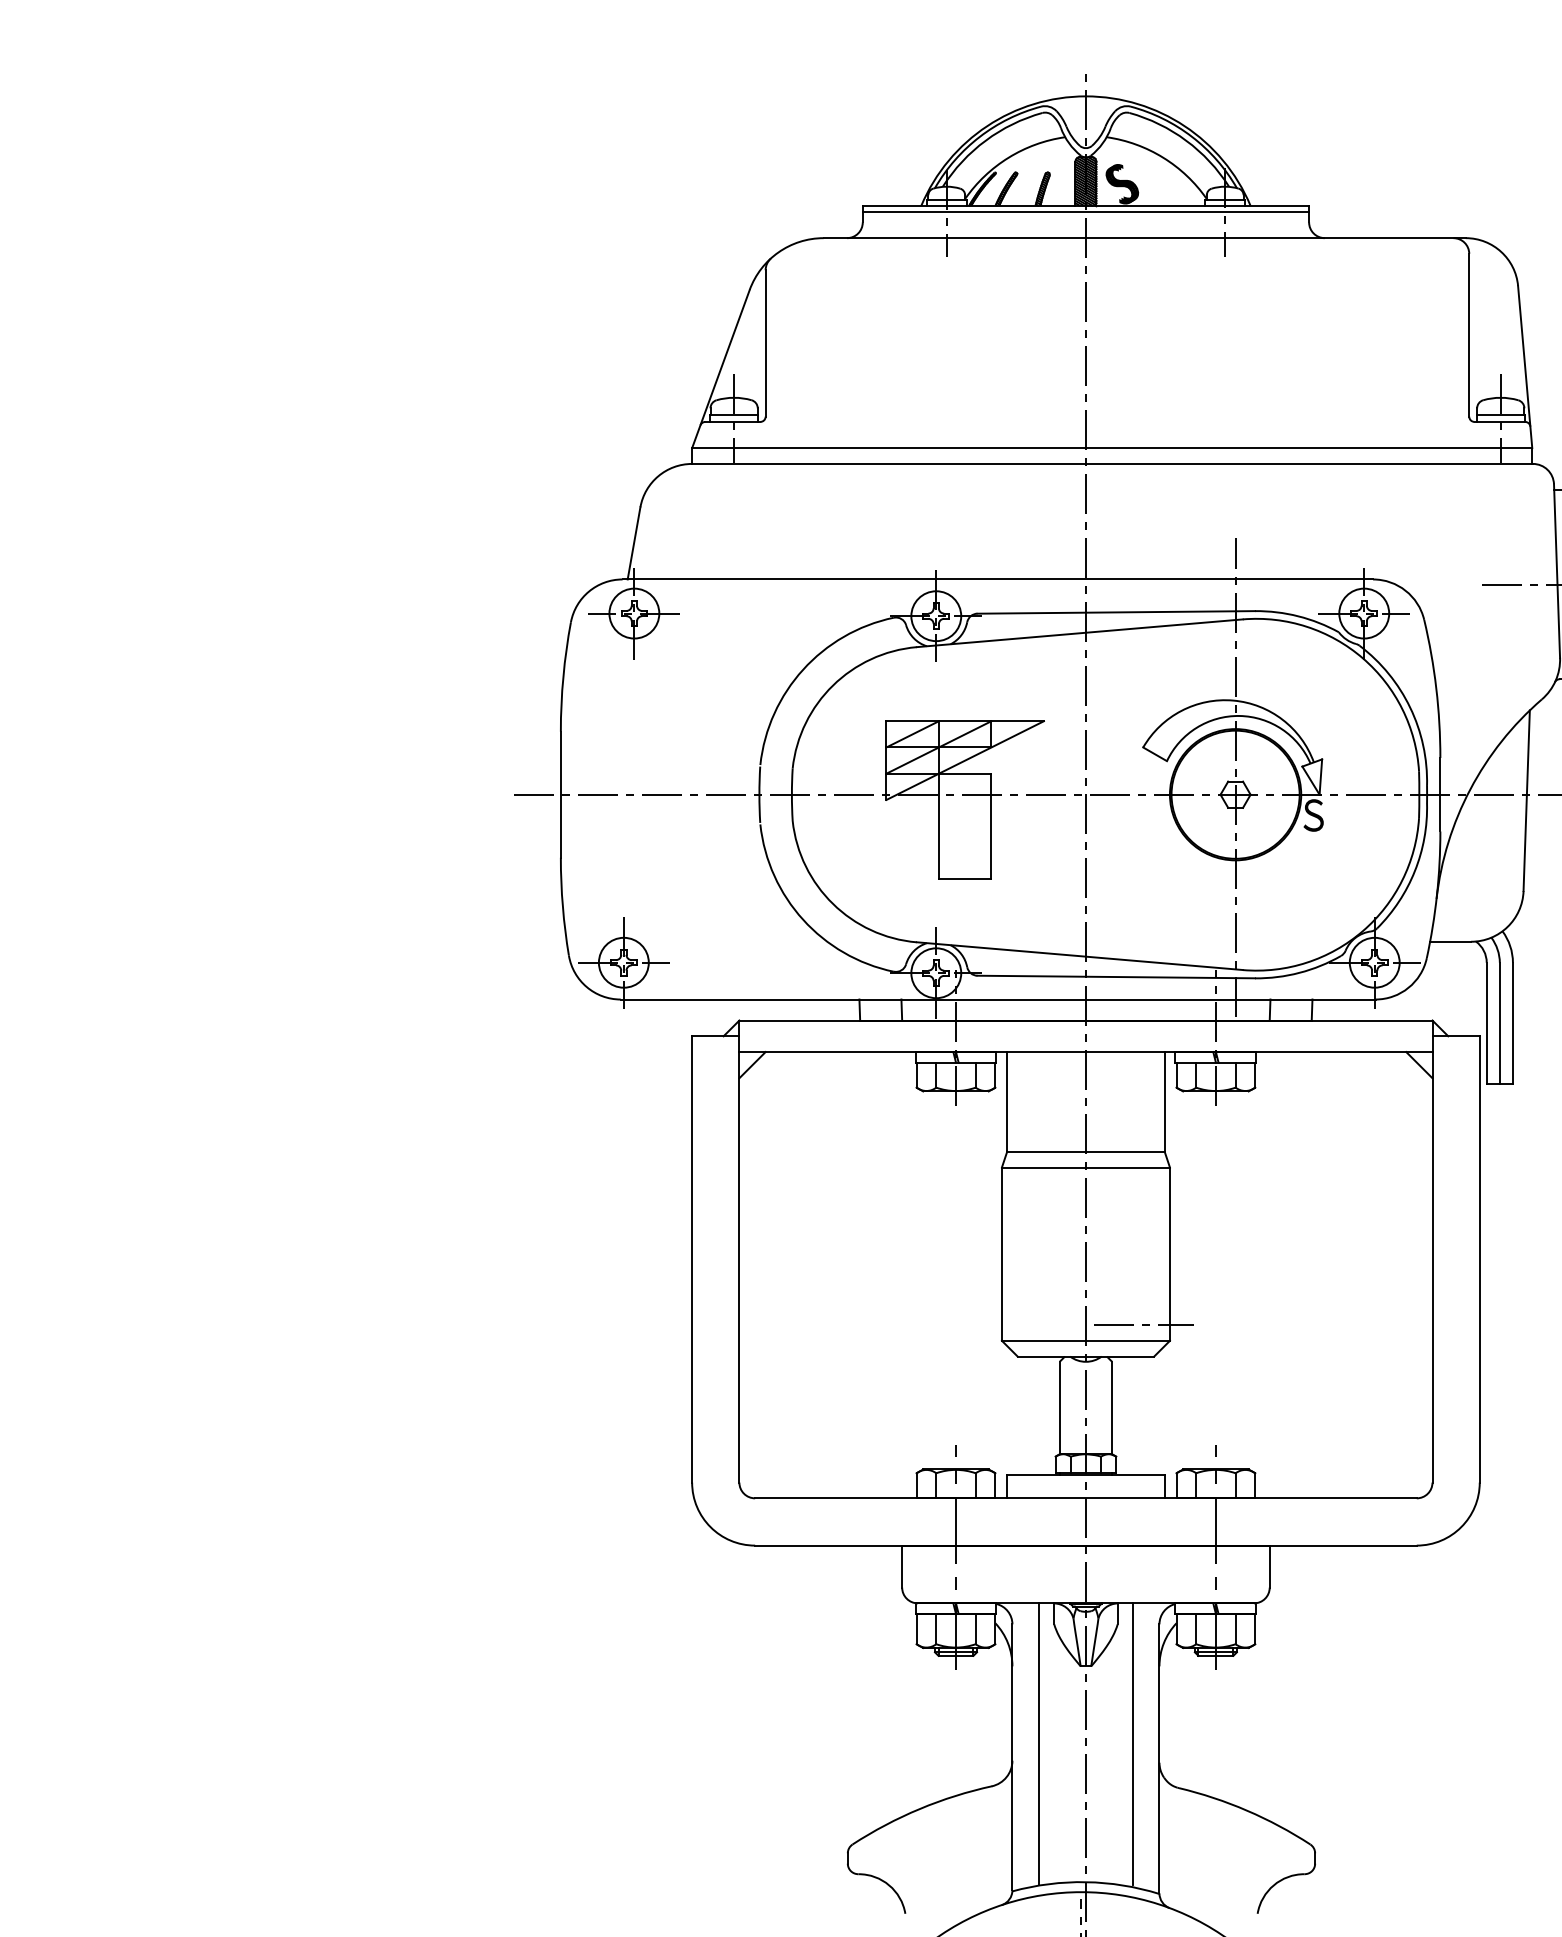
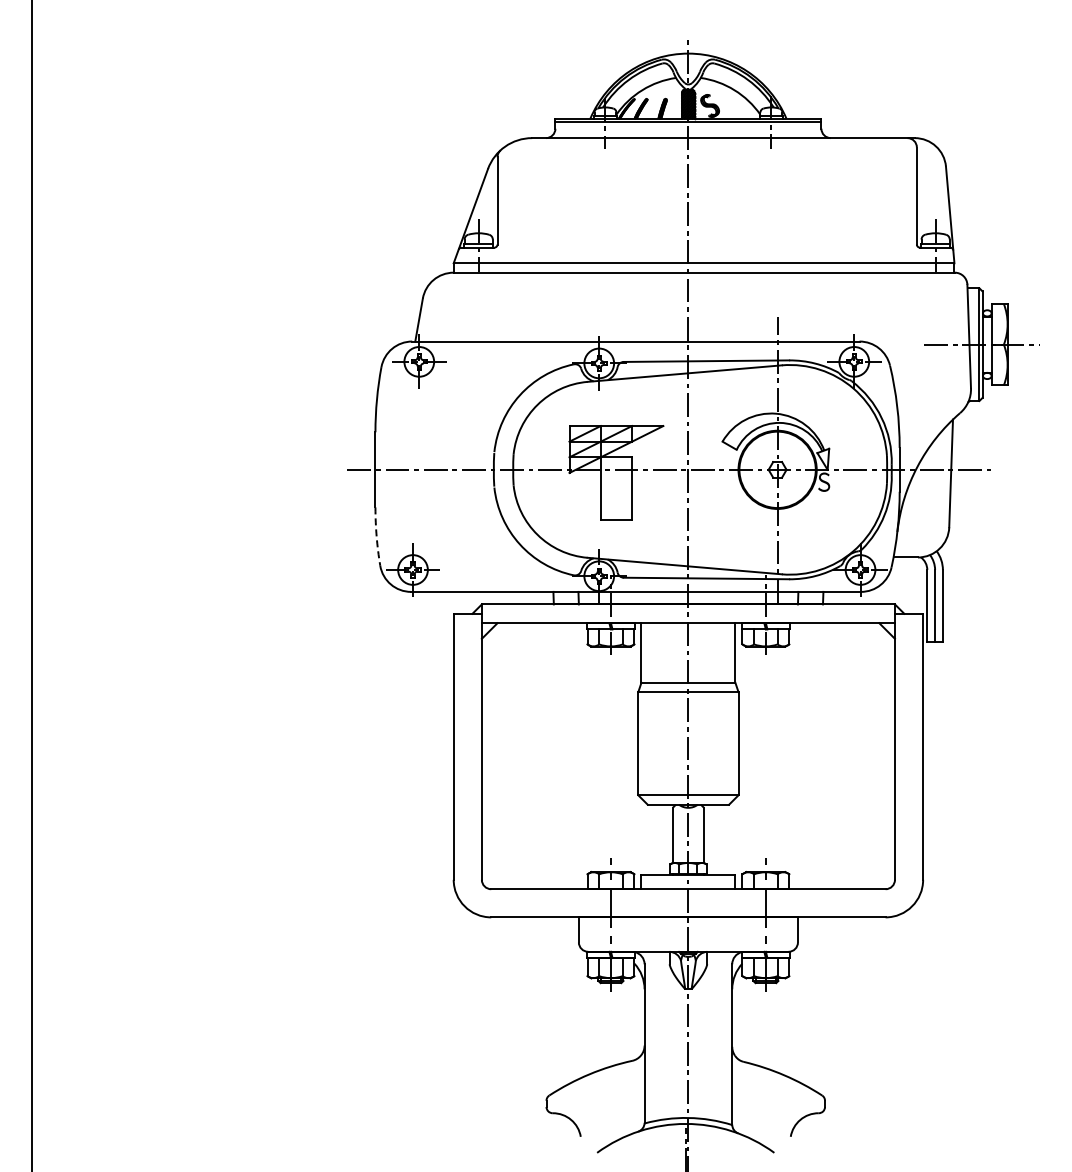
arc: (562, 906) -> (376, 536), solid -> dashed
line: (1143, 1324) -> (722, 785), removed
line: (1039, 1743) -> (660, 1035), removed
line: (1133, 1743) -> (716, 1035), removed

